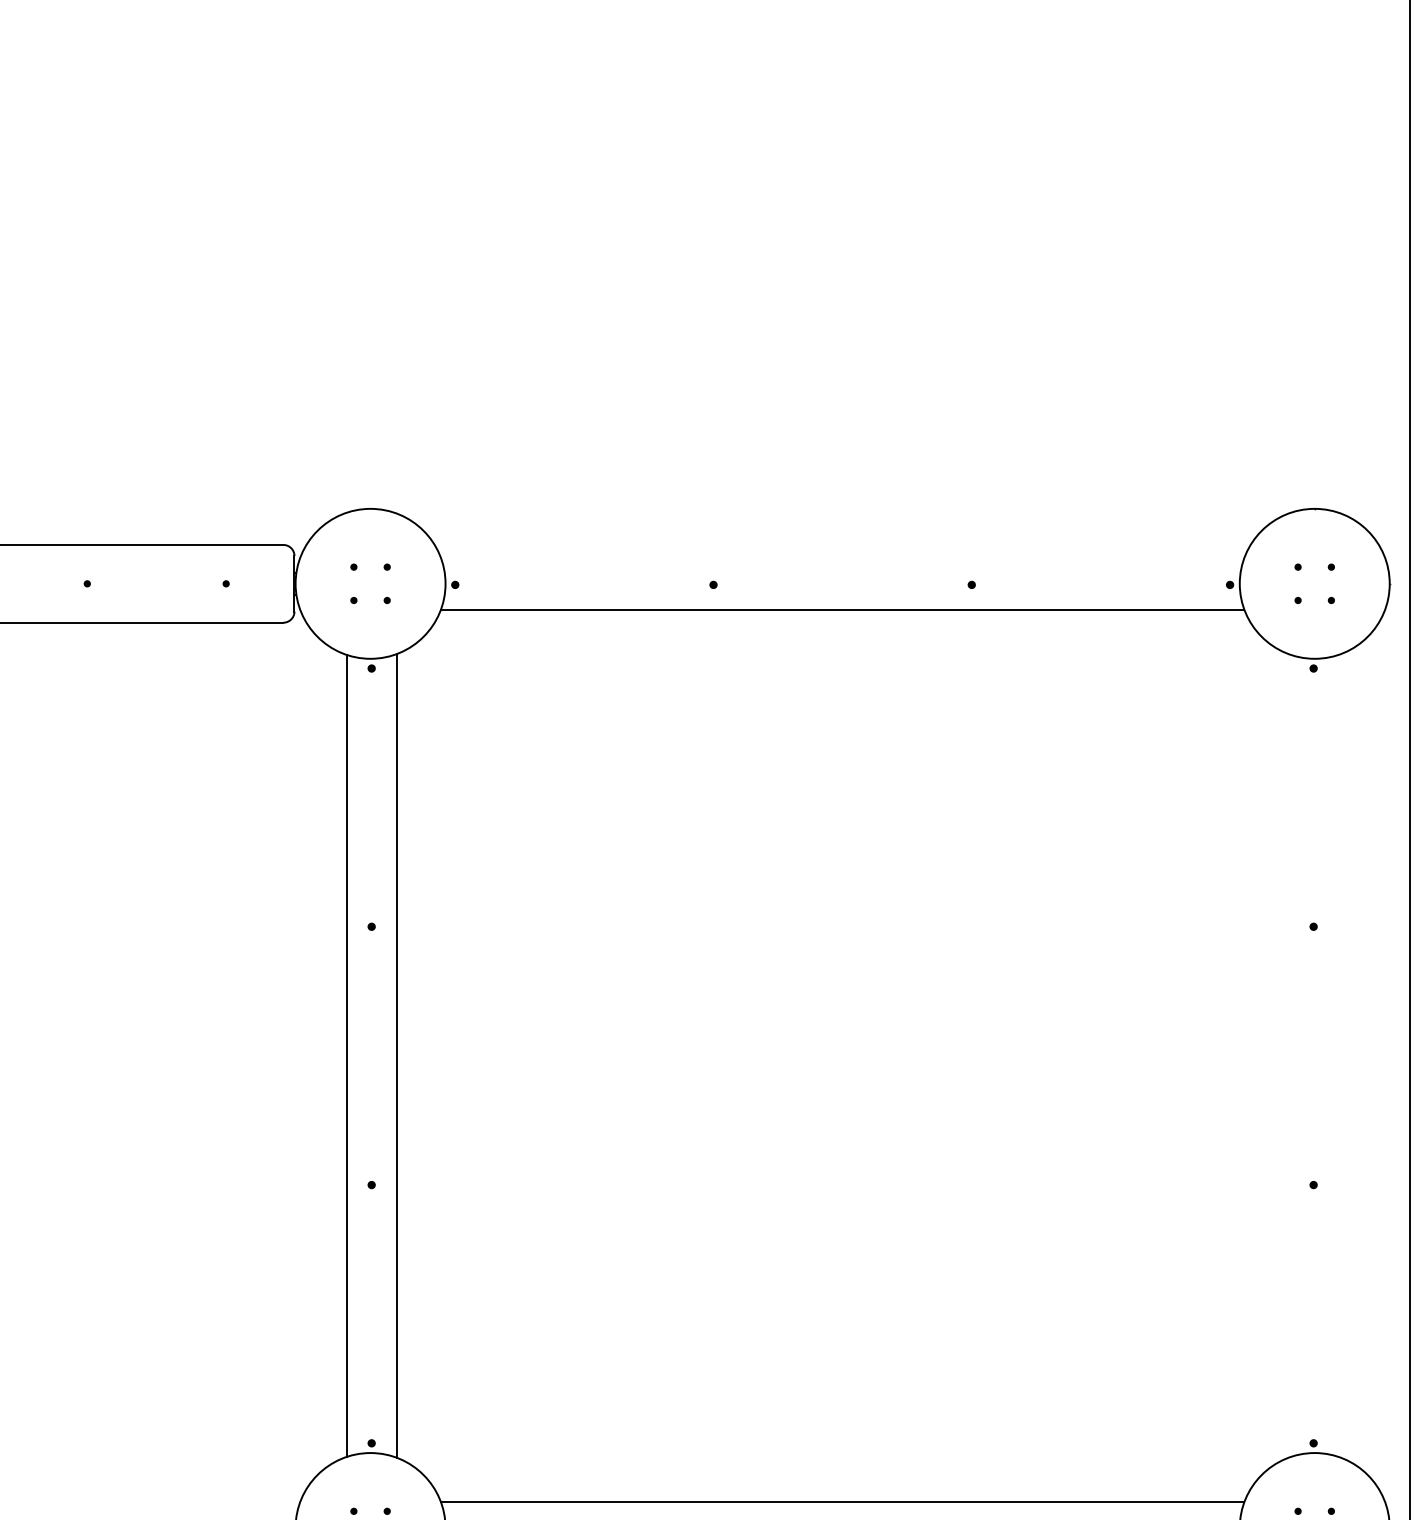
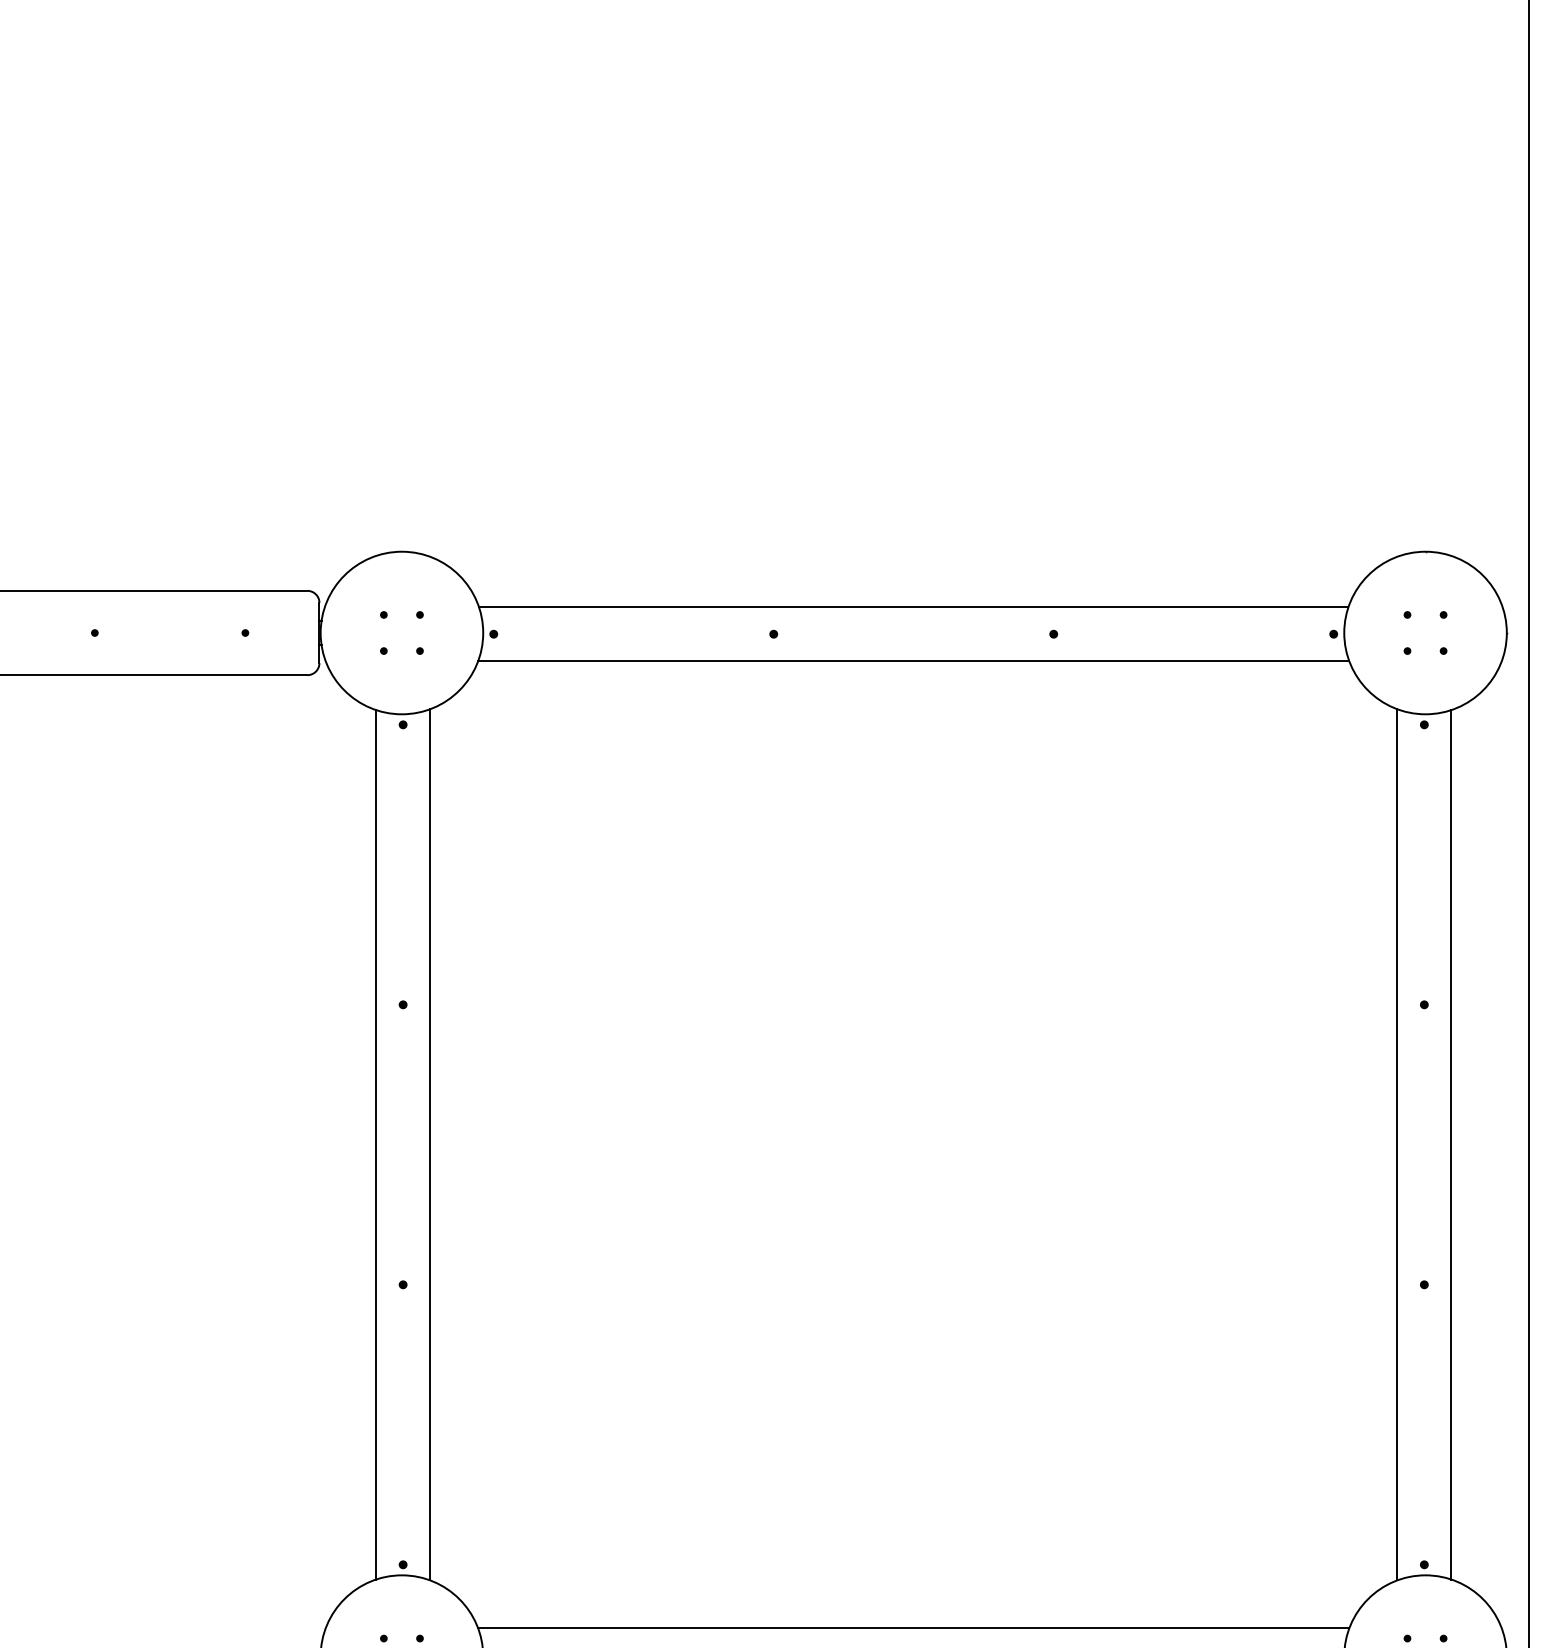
line: (842, 560) -> (913, 607), added
line: (1288, 1055) -> (1397, 1144), added
line: (1338, 1055) -> (1451, 1144), added

